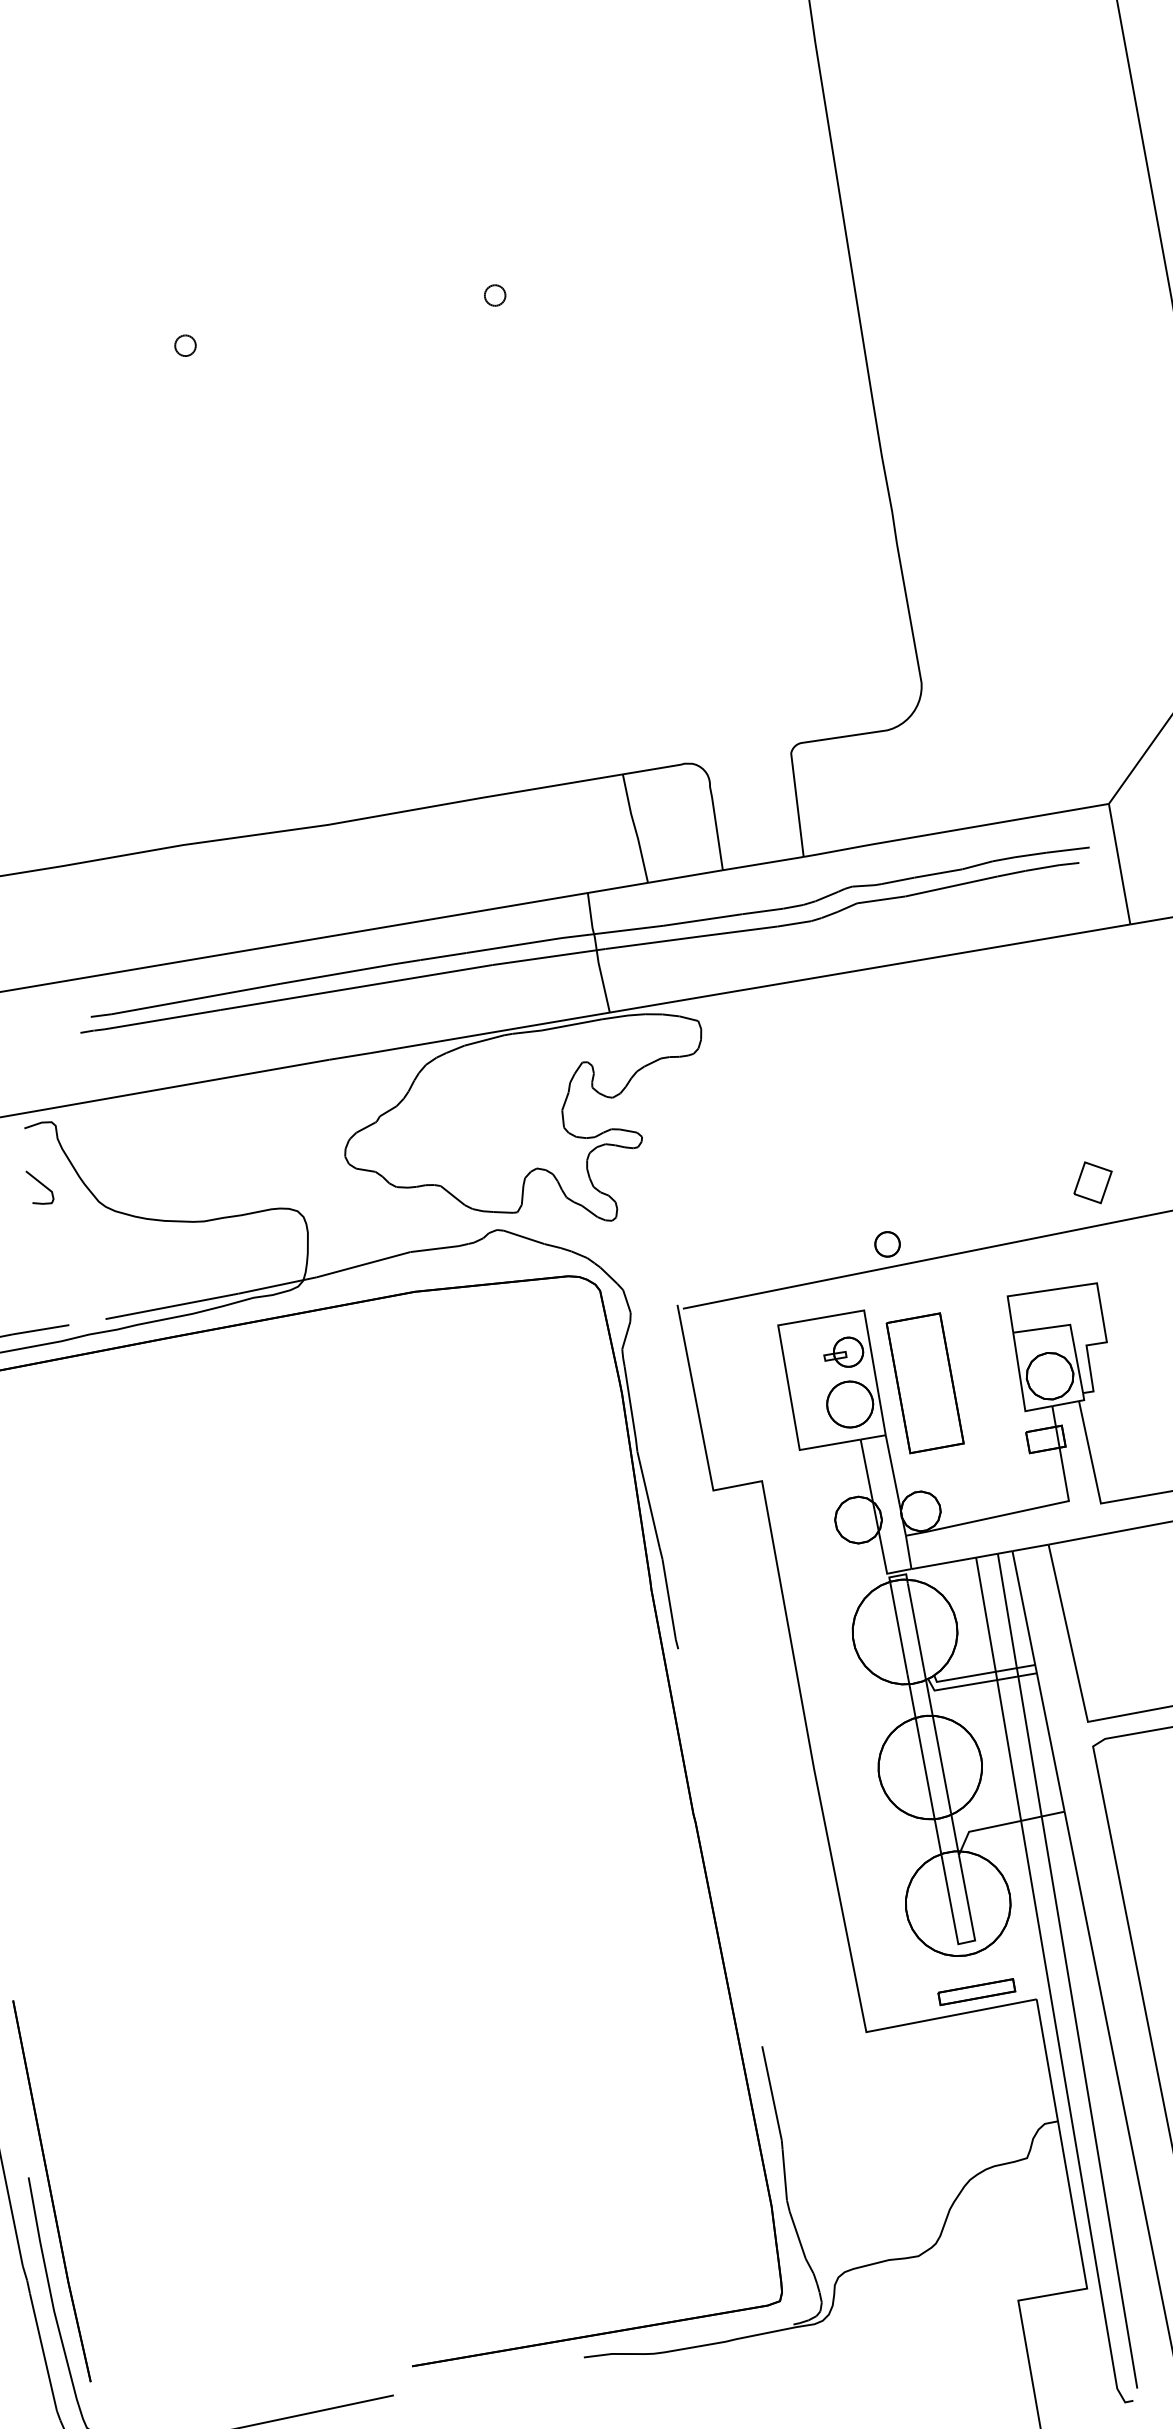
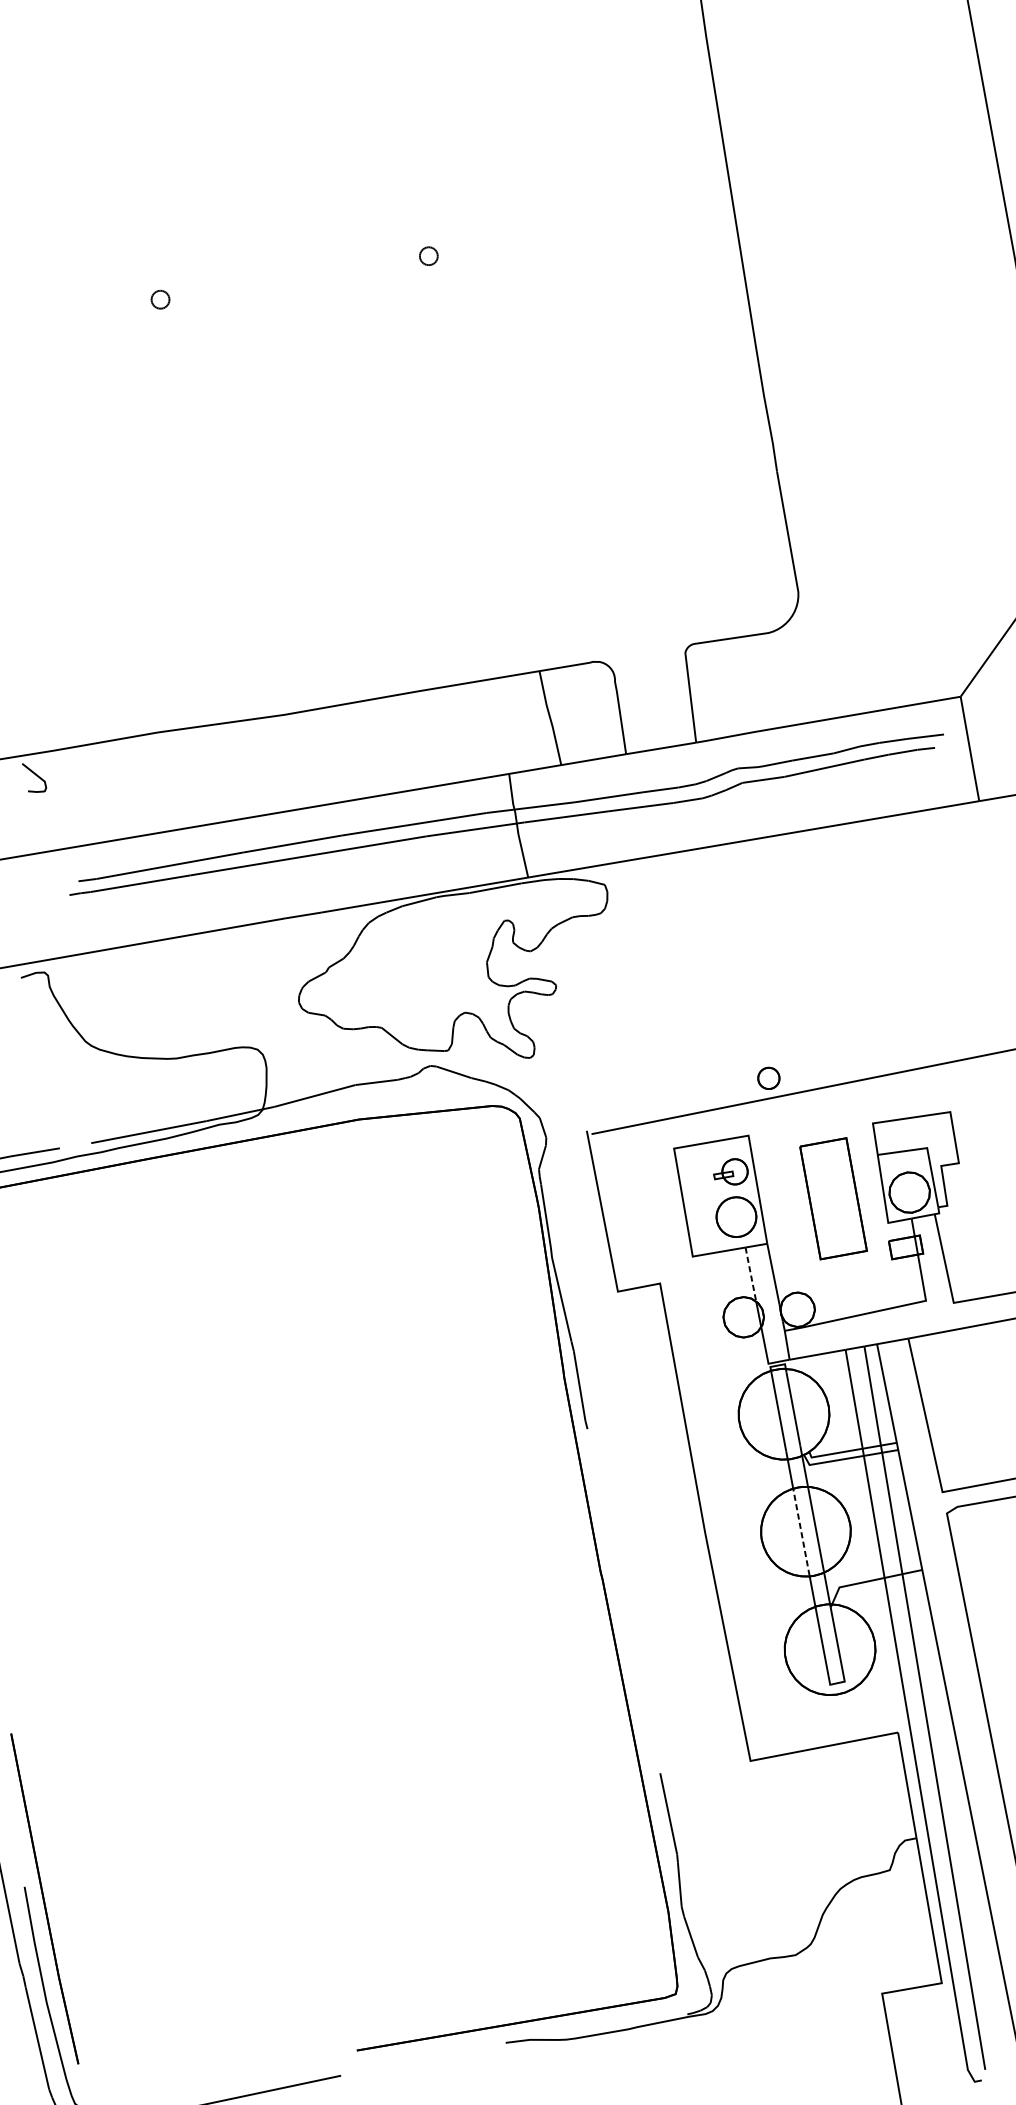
part: (1092, 1182) -> (946, 1024), removed
curve: (41, 1184) -> (35, 775), moved
part: (924, 1383) -> (832, 1198), moved
line: (866, 1470) -> (750, 1274), solid -> dashed
line: (925, 1767) -> (801, 1531), solid -> dashed
part: (976, 1992) -> (845, 1726), removed

